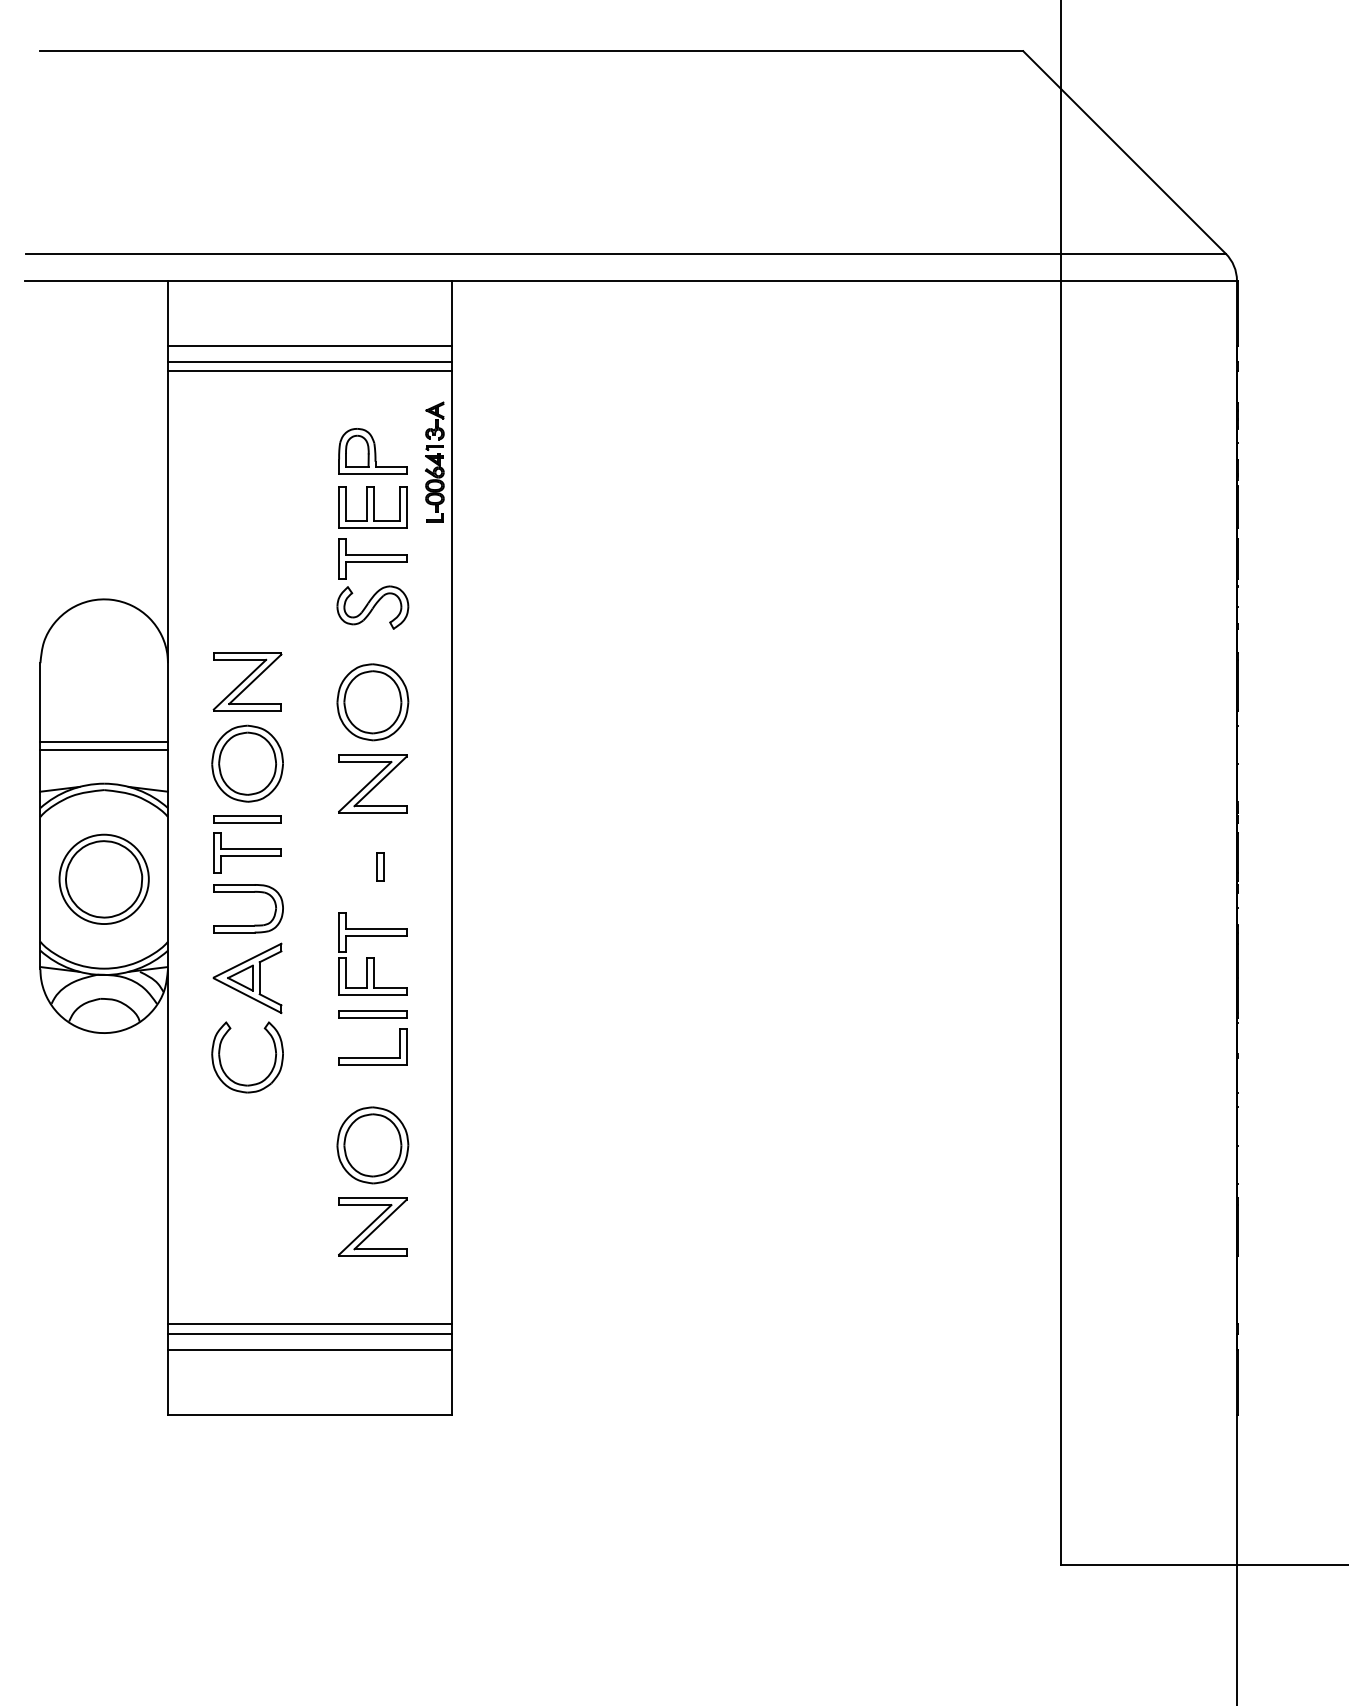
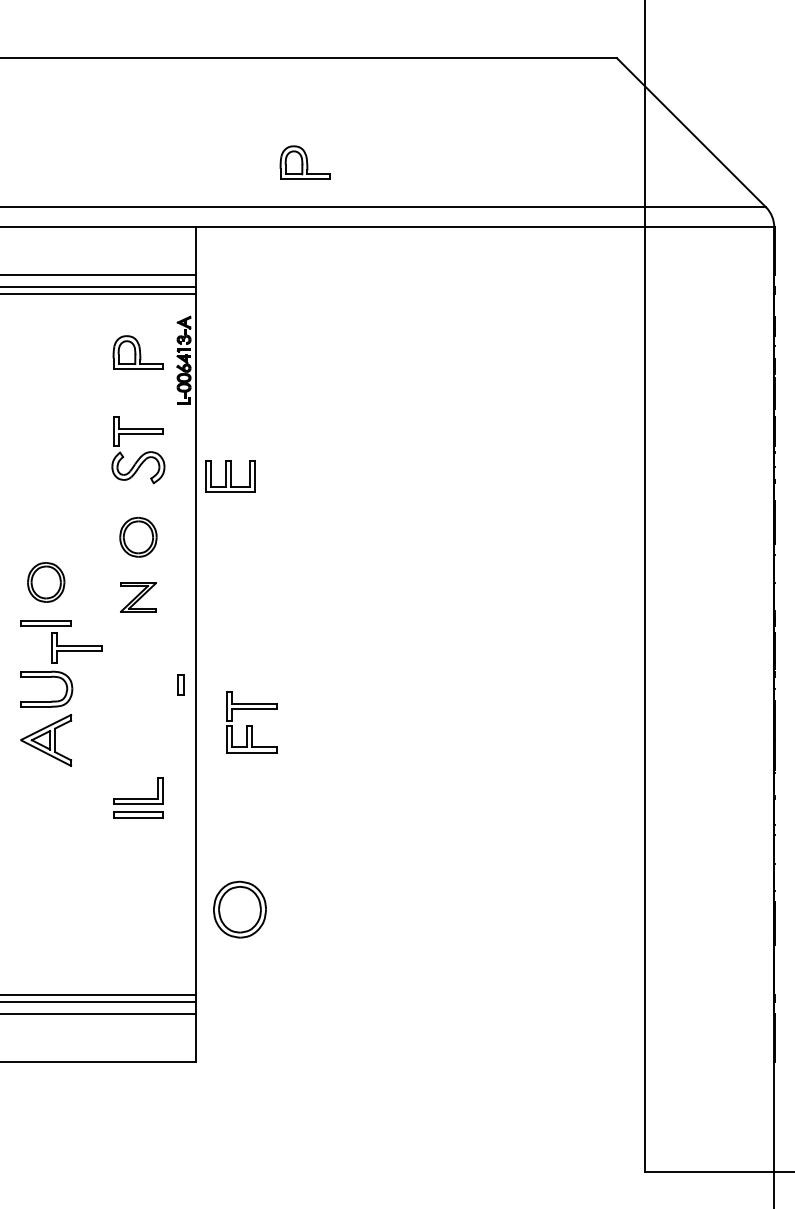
part: (599, 193) -> (305, 162), added
part: (372, 507) -> (230, 476), moved
part: (247, 681) -> (46, 522), removed
part: (372, 702) -> (138, 537), size x0.7
part: (247, 763) -> (46, 582), size x0.7
part: (372, 783) -> (138, 597), size x0.7
part: (247, 852) -> (77, 647), moved
part: (380, 866) -> (180, 684), moved
part: (372, 953) -> (251, 722), moved
part: (372, 1014) -> (138, 814), moved
part: (224, 1070) -> (29, 808), removed
part: (372, 1145) -> (239, 909), moved
part: (372, 1226) -> (138, 923), removed

